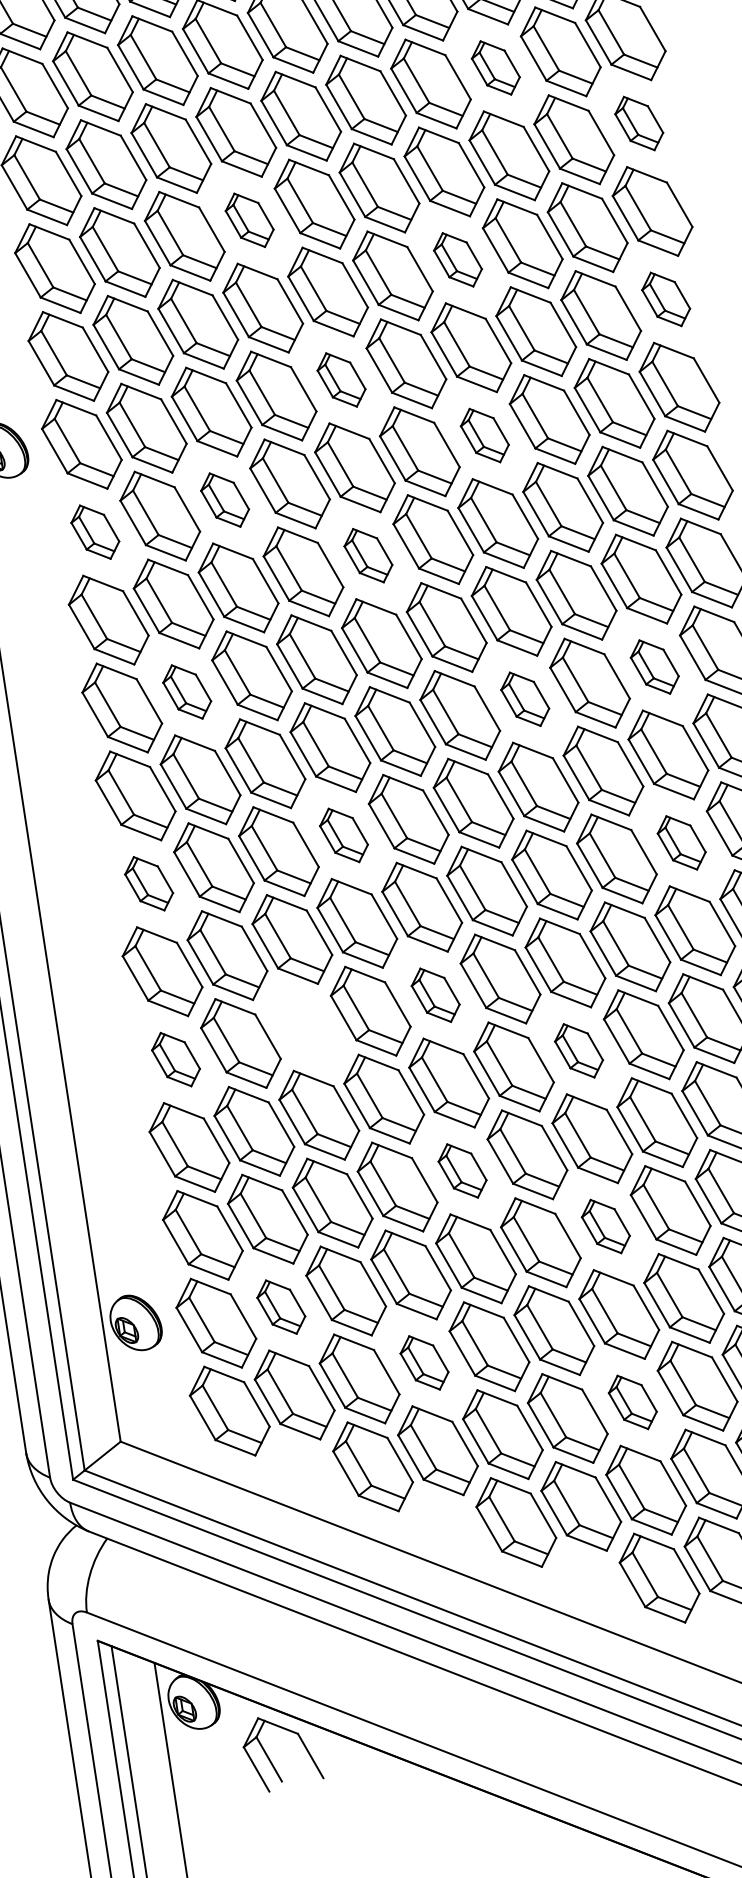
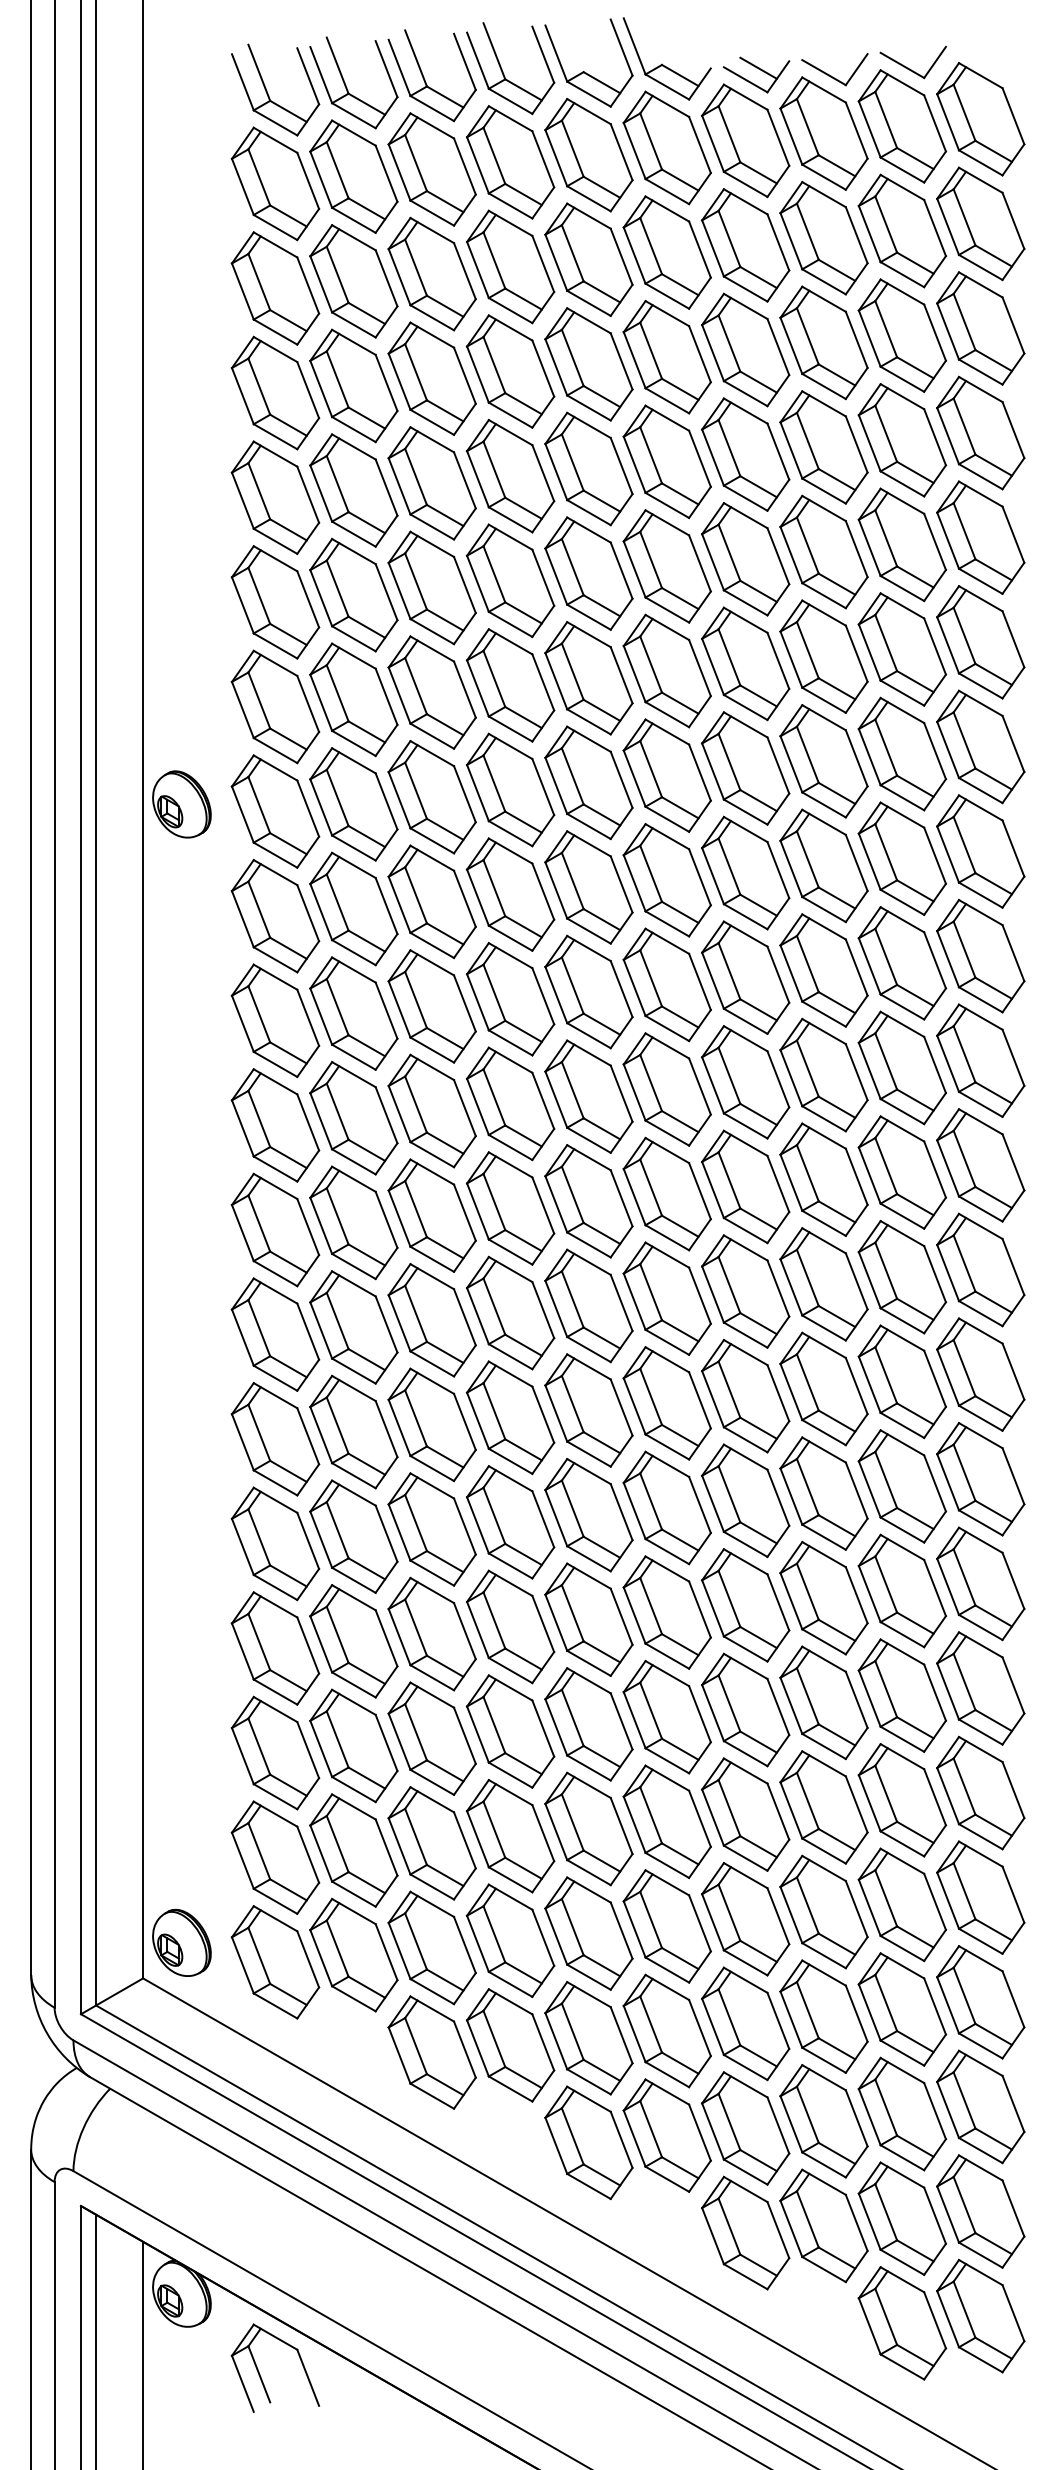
part: (495, 68) -> (823, 447), size x1.67
part: (638, 123) -> (980, 537), size x1.67
part: (249, 220) -> (510, 580), size x1.67
part: (457, 259) -> (745, 663), size x1.67
part: (665, 299) -> (980, 746), size x1.67
part: (341, 379) -> (588, 782), size x1.67
part: (484, 435) -> (745, 872), size x1.67
part: (224, 499) -> (431, 901), size x1.67
part: (95, 531) -> (275, 915), size x1.67
part: (367, 555) -> (588, 991), size x1.67
part: (654, 667) -> (901, 1172), size x1.67
part: (186, 692) -> (353, 1118), size x1.67
part: (524, 698) -> (745, 1186), size x1.67
part: (343, 835) -> (510, 1312), size x1.67
part: (681, 842) -> (901, 1381), size x1.67
part: (149, 883) -> (275, 1334), size x1.67
part: (435, 995) -> (588, 1515), size x1.67
part: (305, 1027) -> (431, 1529), added
part: (578, 1050) -> (745, 1605), size x1.67
part: (175, 1059) -> (275, 1543), size x1.67
part: (462, 1171) -> (588, 1724), size x1.67
part: (605, 1226) -> (745, 1814), size x1.67
part: (280, 1307) -> (353, 1850), size x1.67
part: (135, 1322) -> (181, 1942), moved
part: (424, 1362) -> (510, 1940), size x1.67
part: (632, 1402) -> (745, 2023), size x1.67

